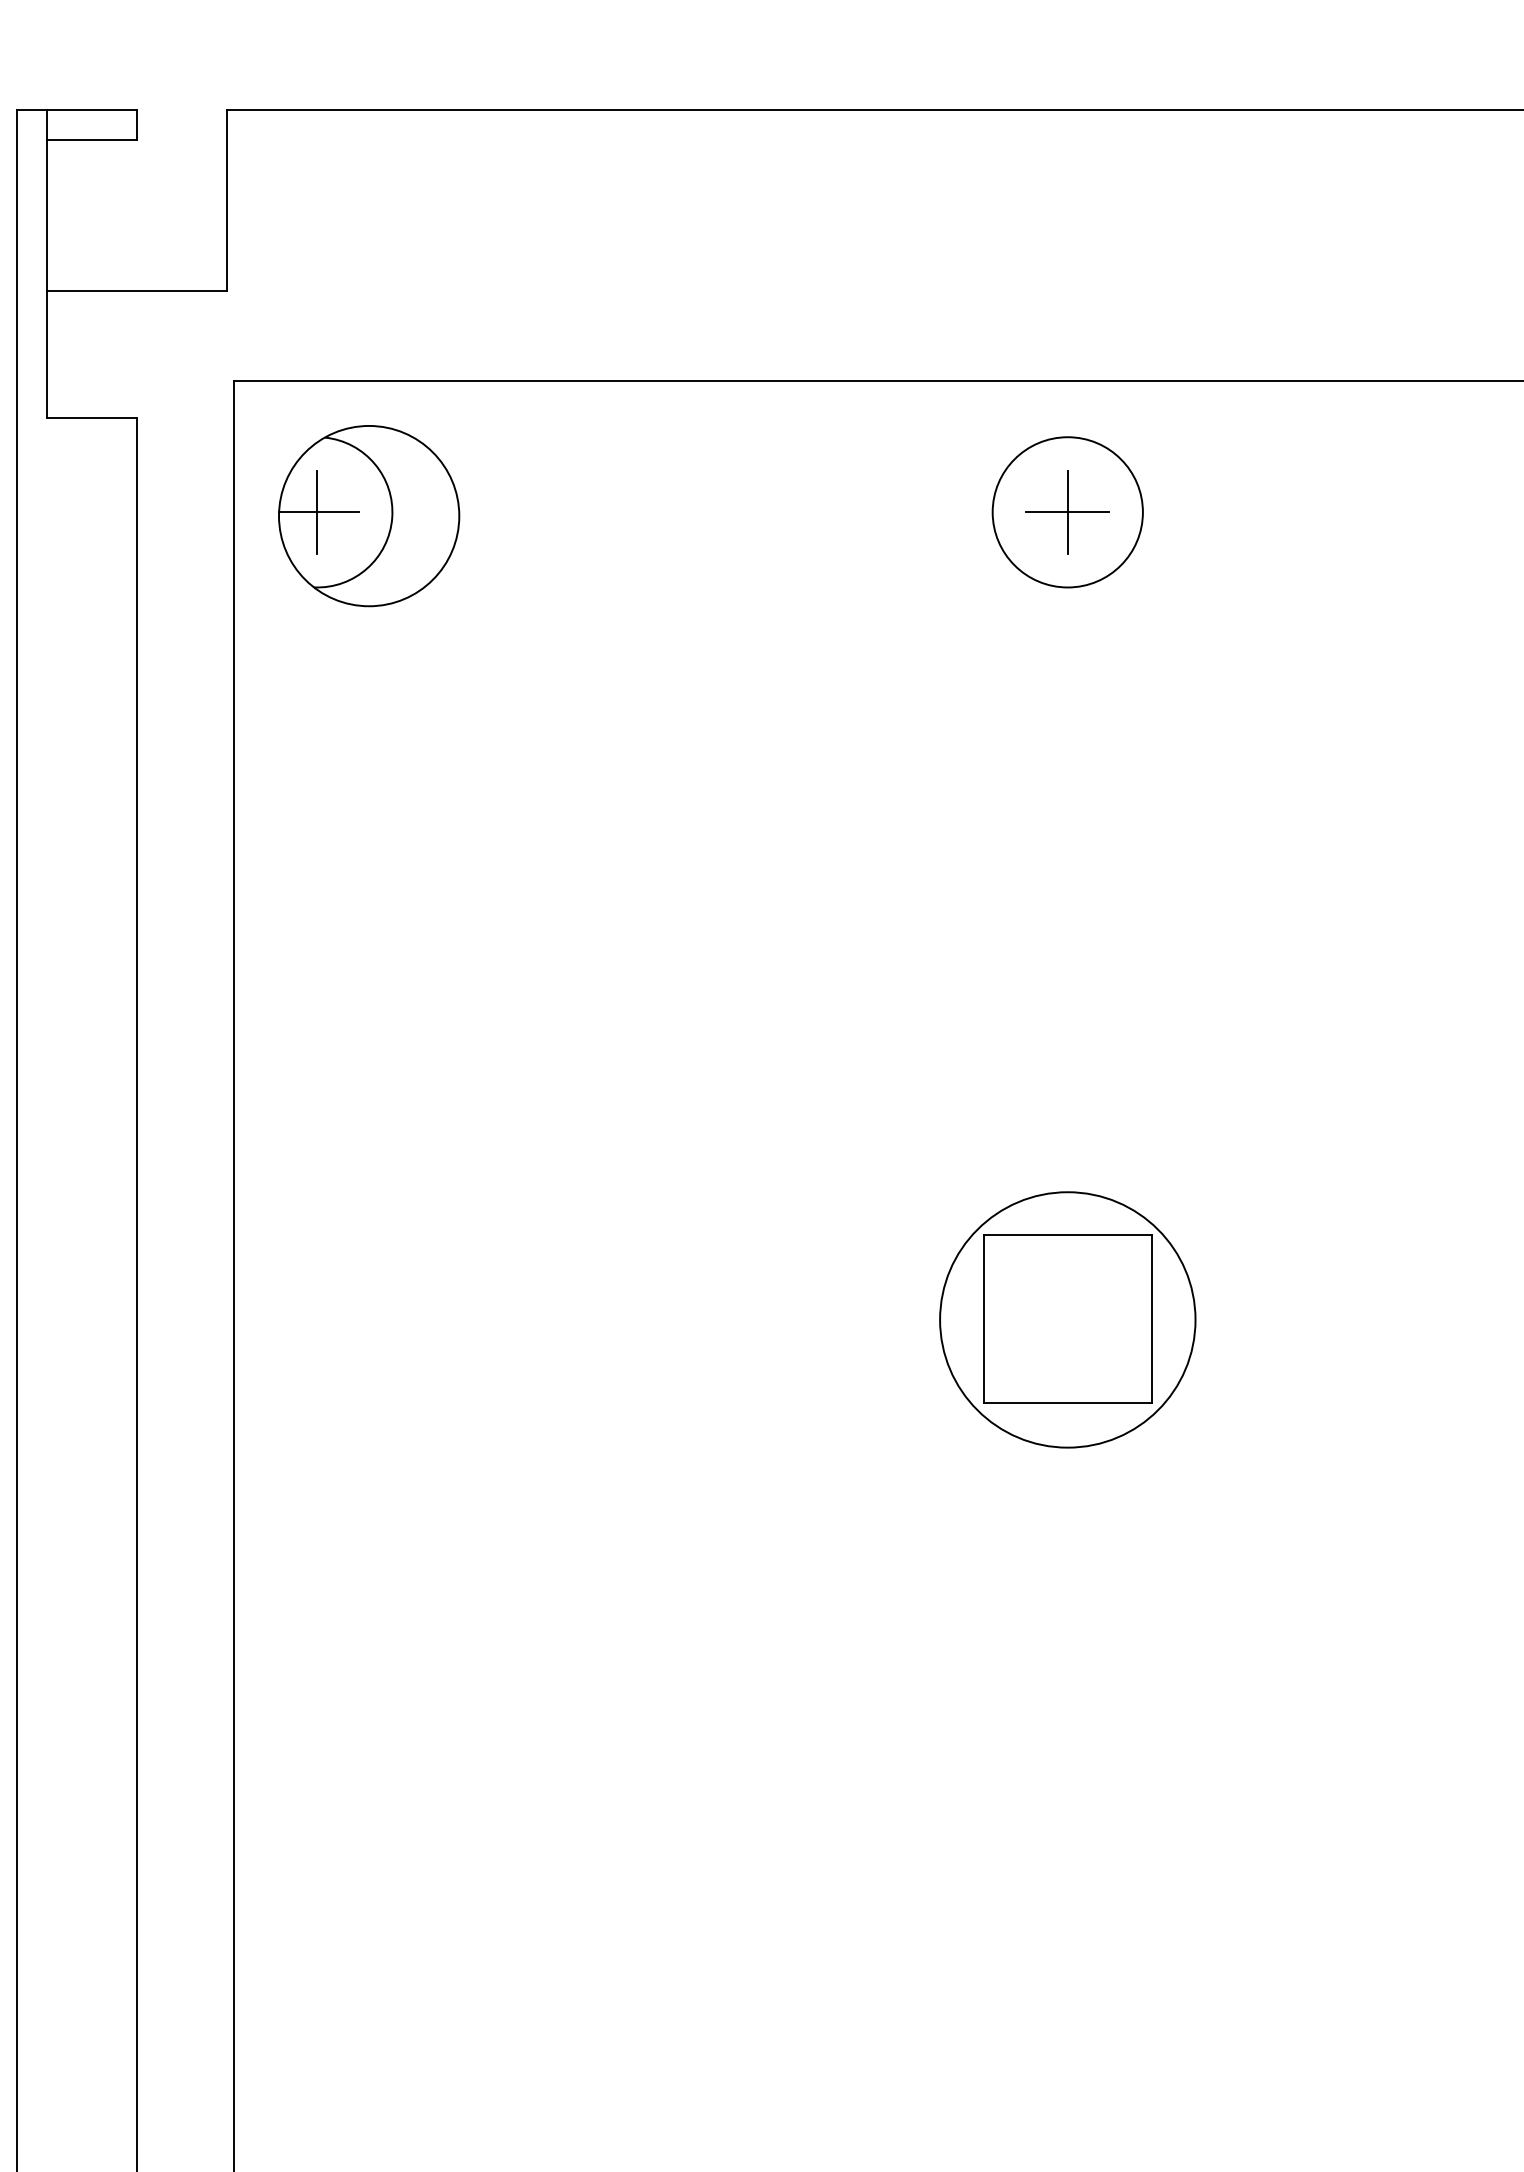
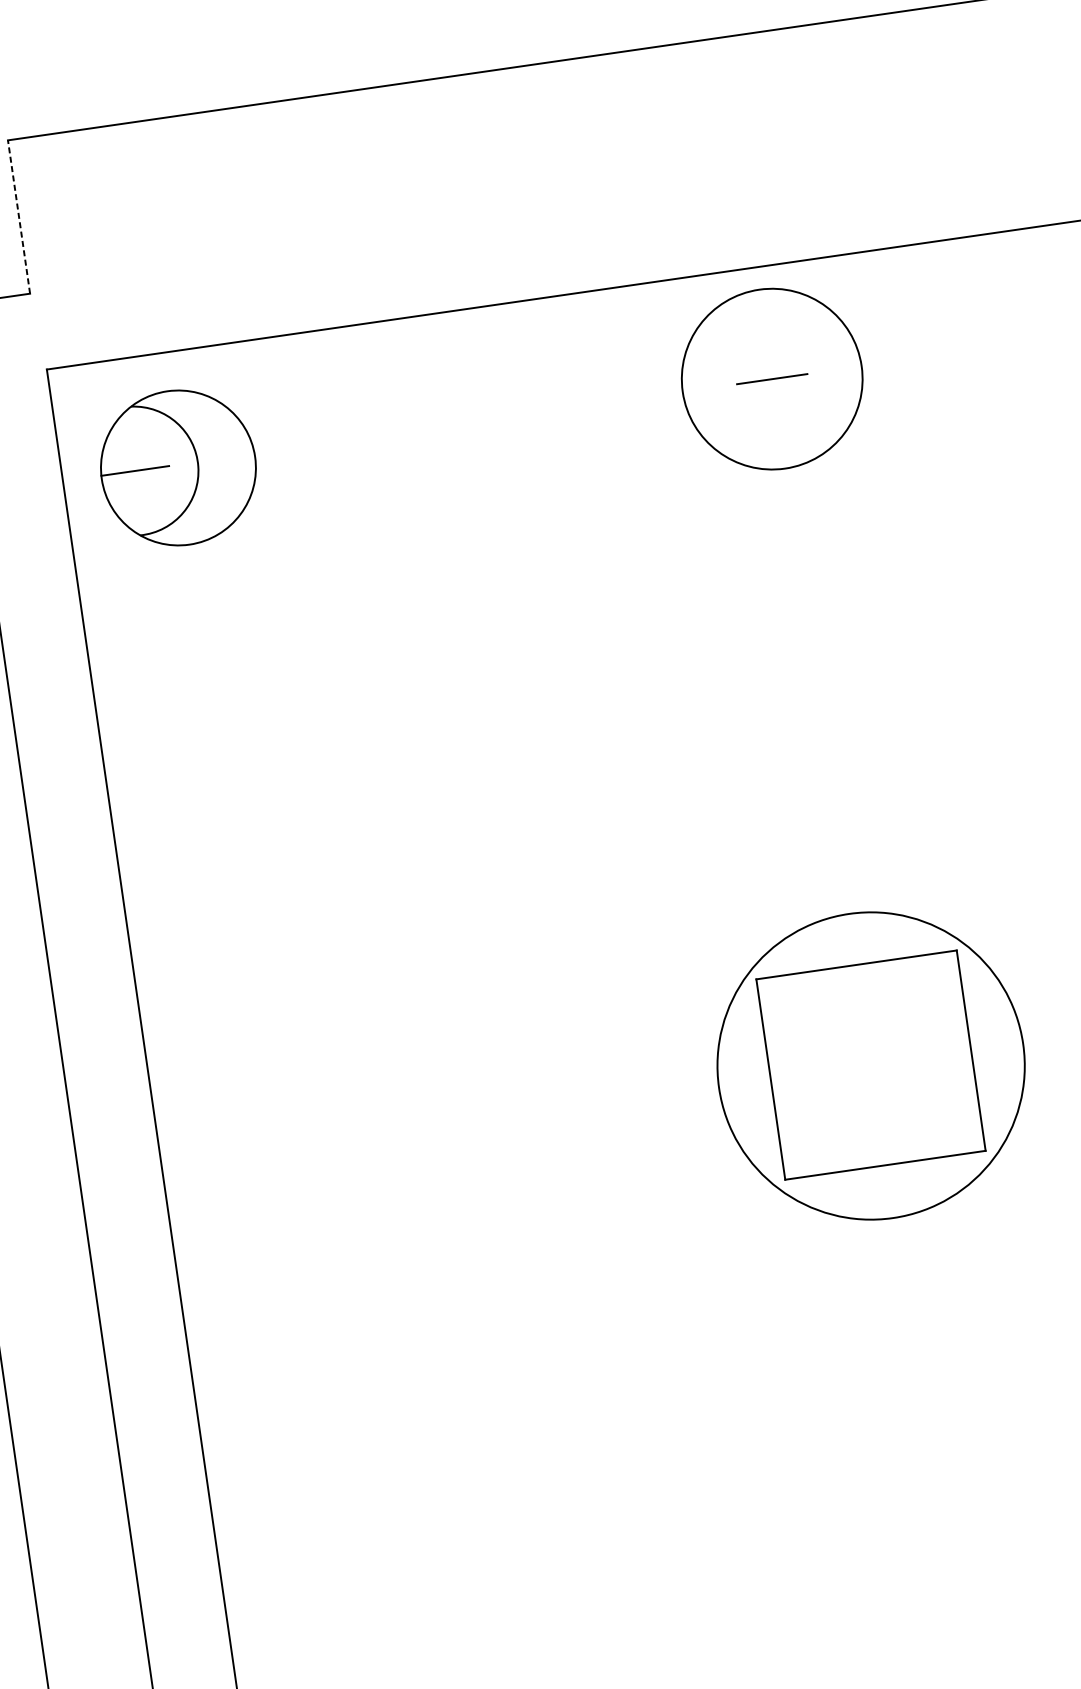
line: (227, 200) -> (19, 216), solid -> dashed
line: (317, 512) -> (134, 471), removed
circle: (1067, 512) -> (771, 379), size x1.4
line: (1067, 512) -> (771, 379), removed
part: (1067, 1319) -> (870, 1065), size x1.4

